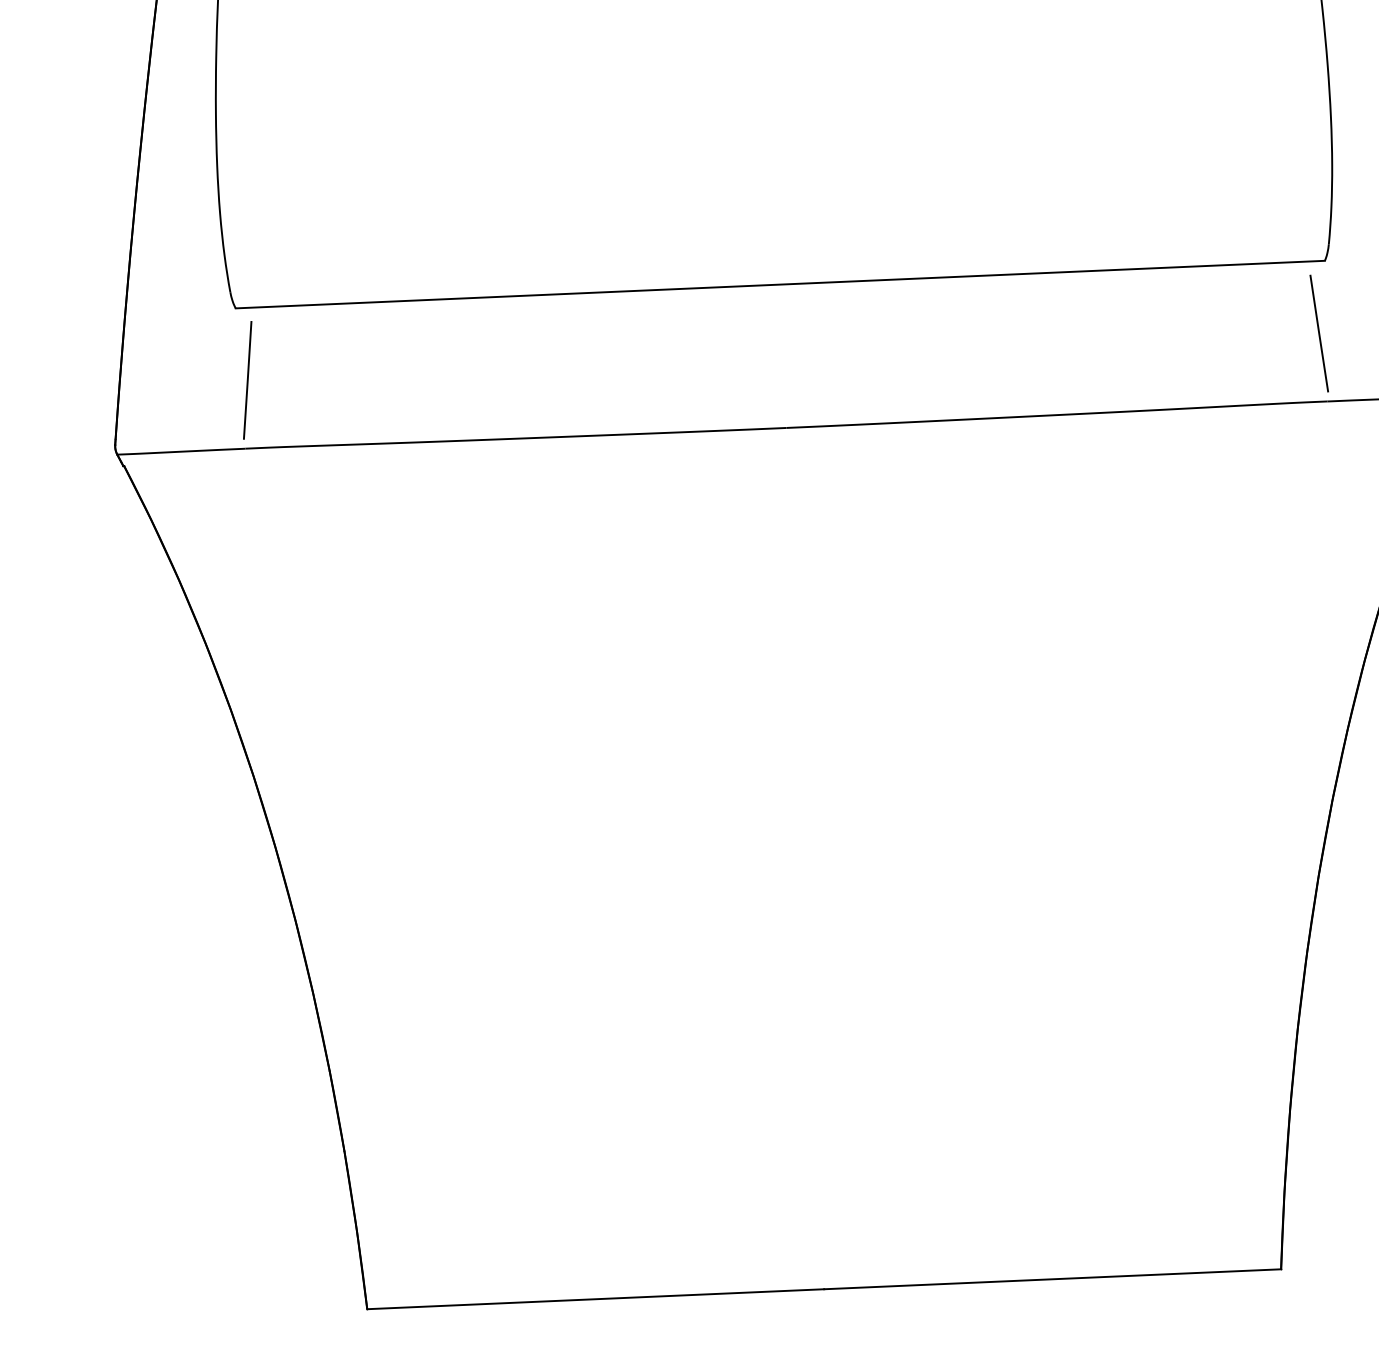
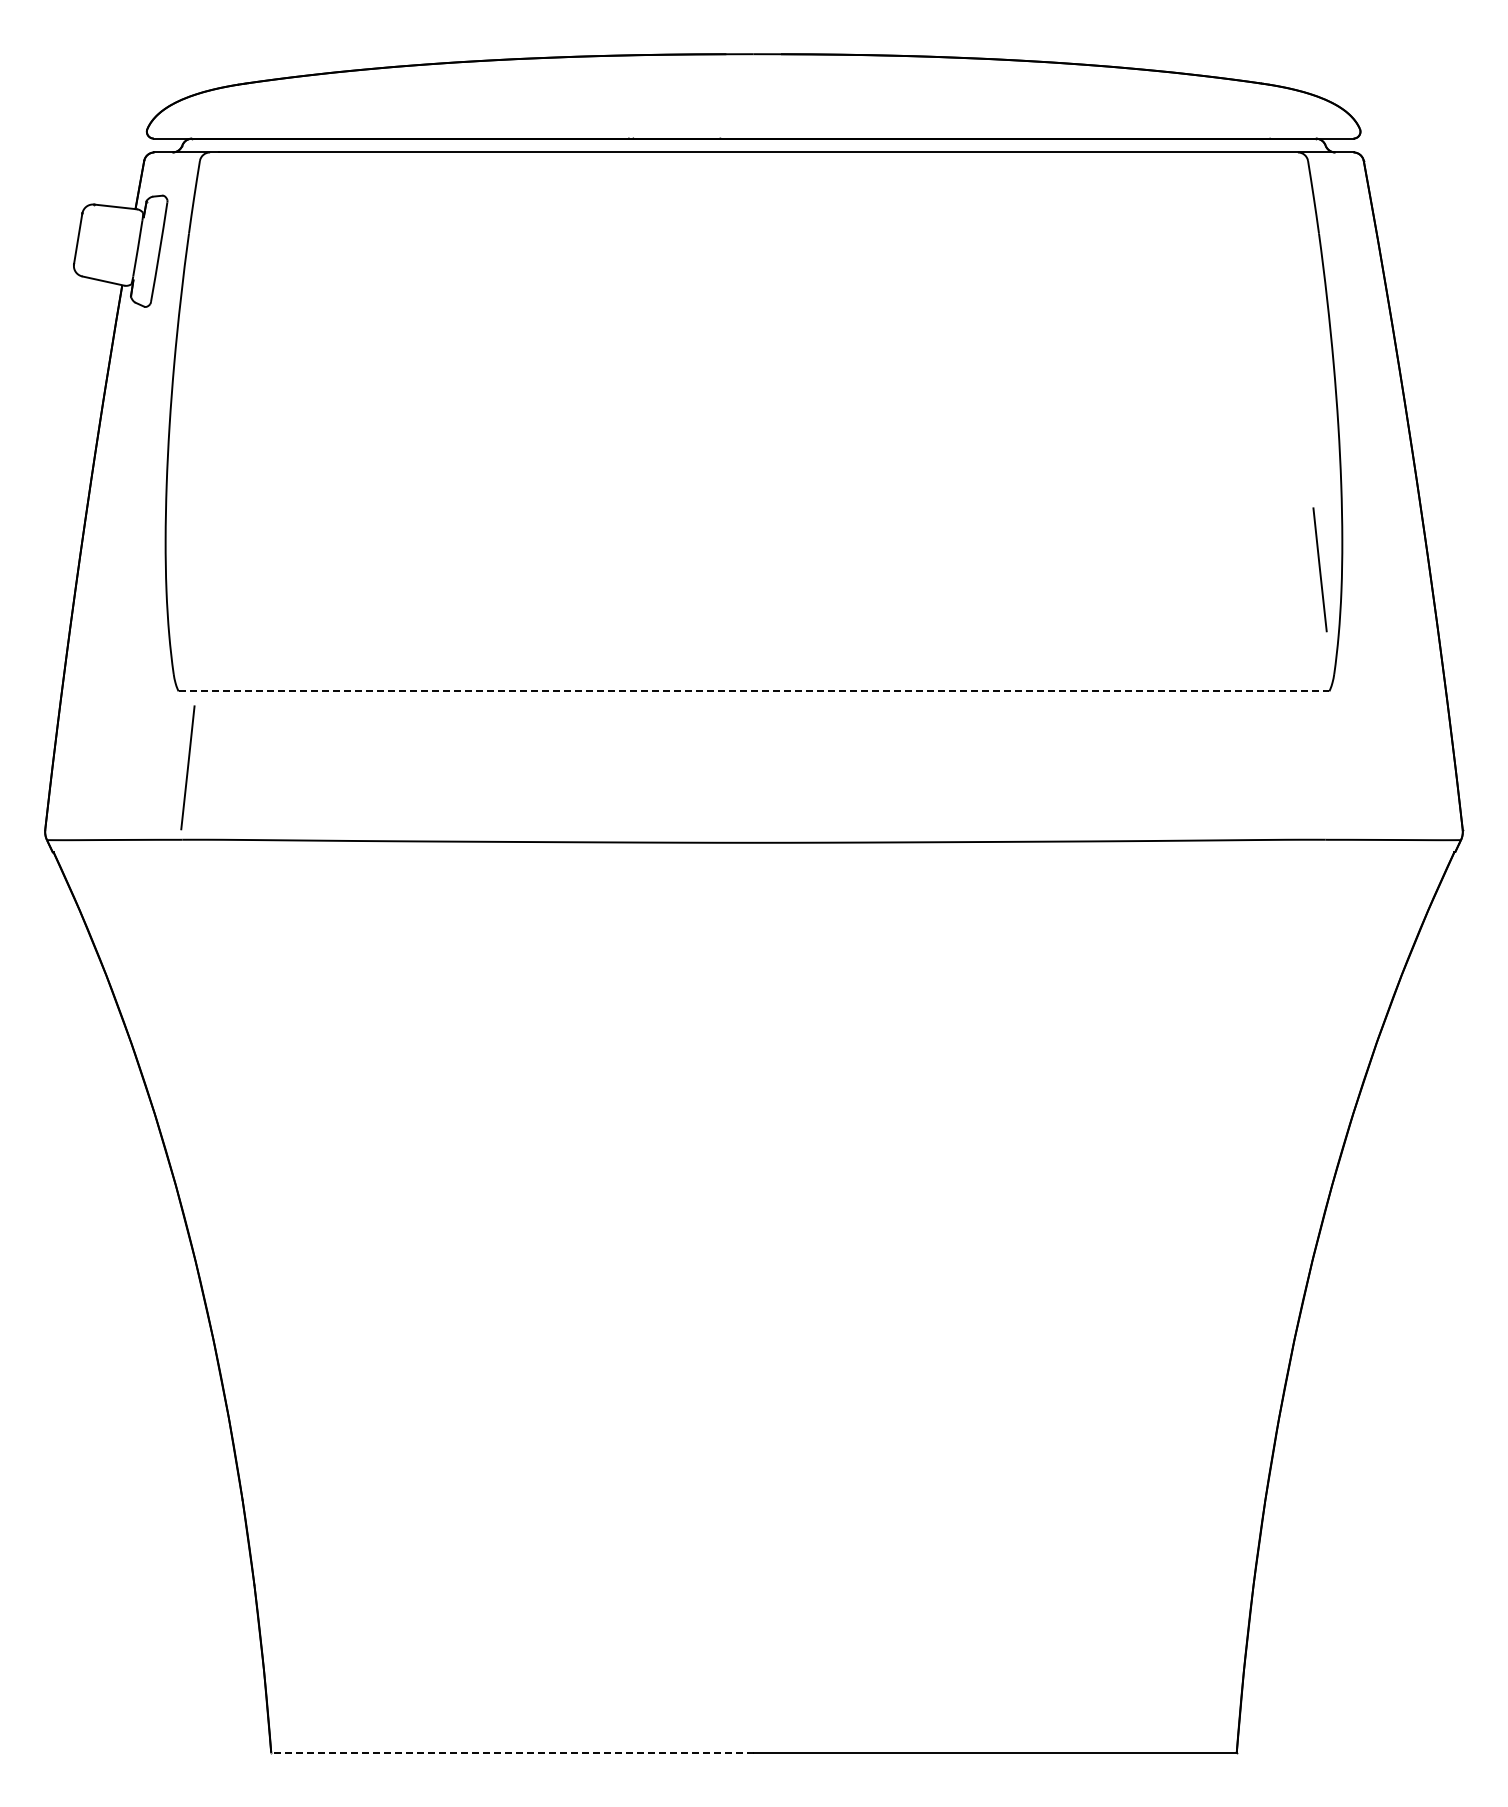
line: (780, 284) -> (754, 691), solid -> dashed
line: (1318, 333) -> (1319, 569), moved
line: (595, 1298) -> (512, 1752), solid -> dashed

